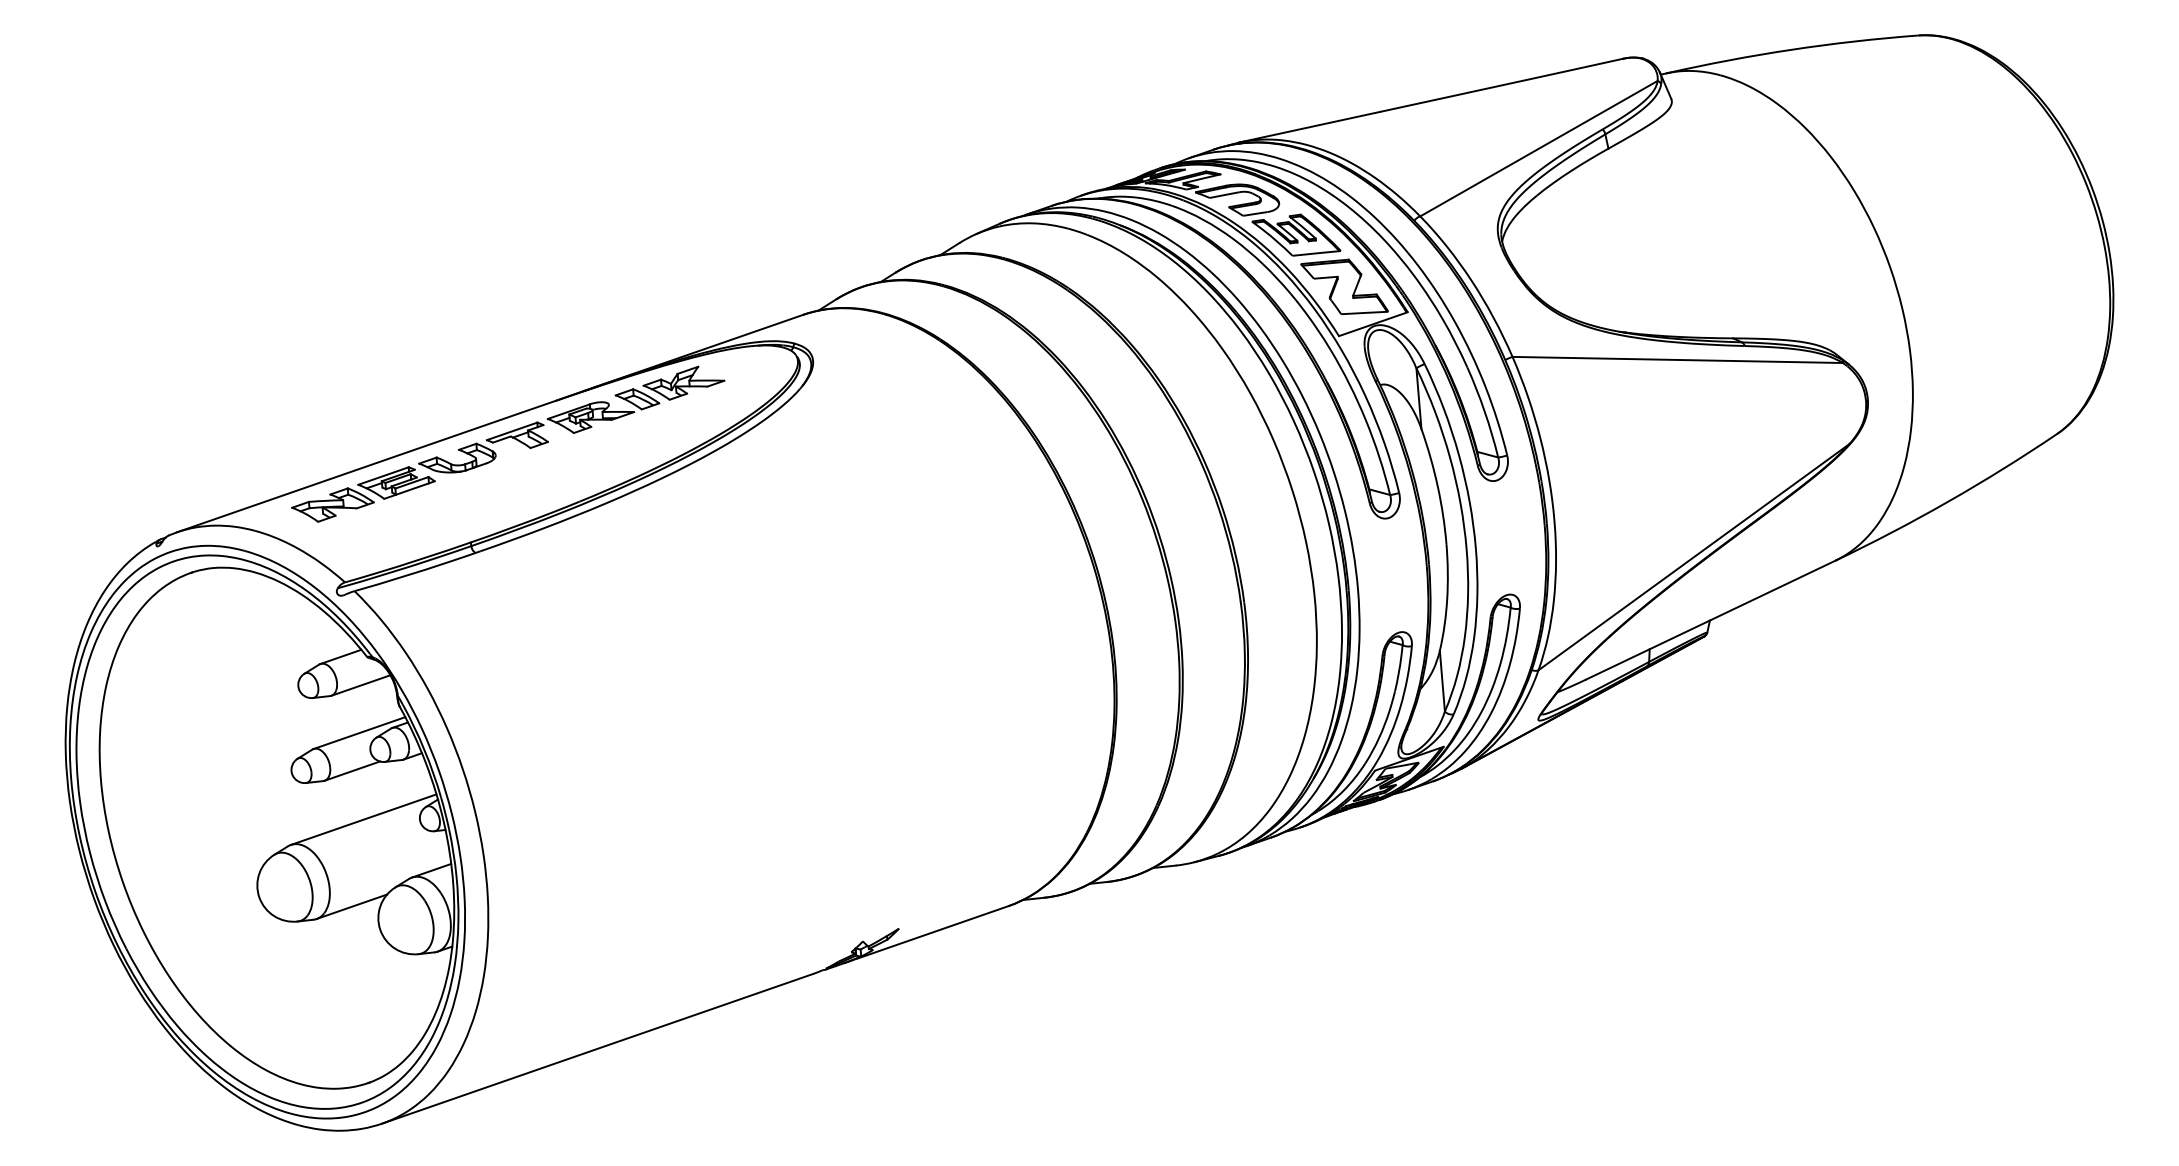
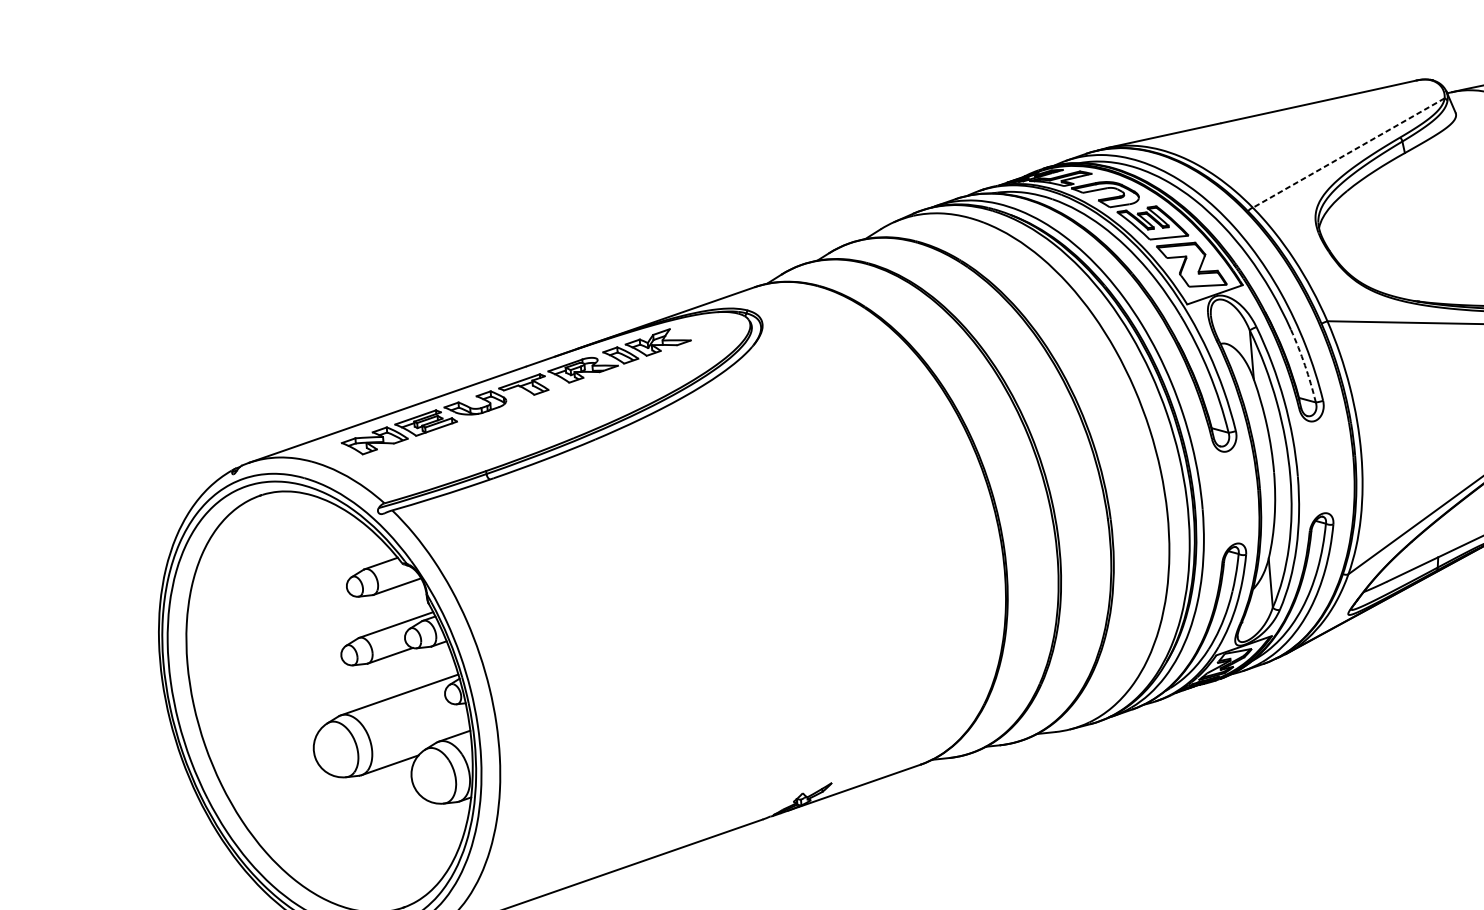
line: (1538, 148) -> (1348, 152), solid -> dashed
arc: (1484, 411) -> (1304, 365), solid -> dashed

